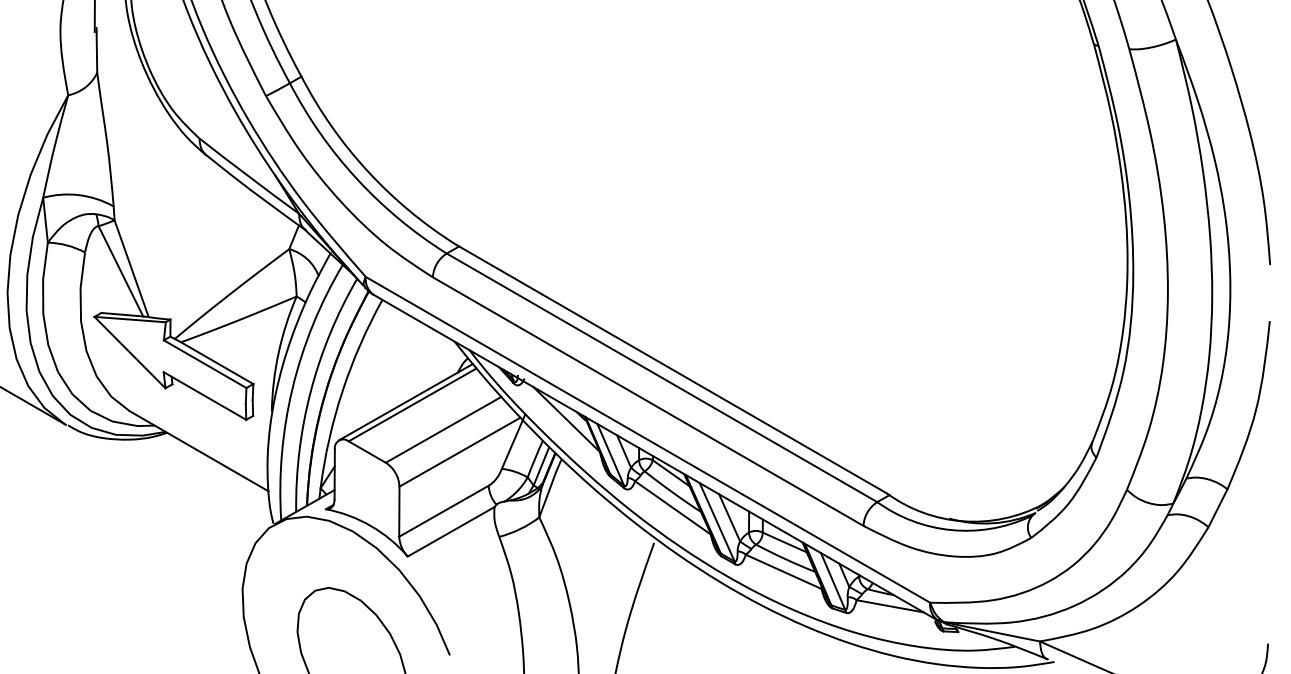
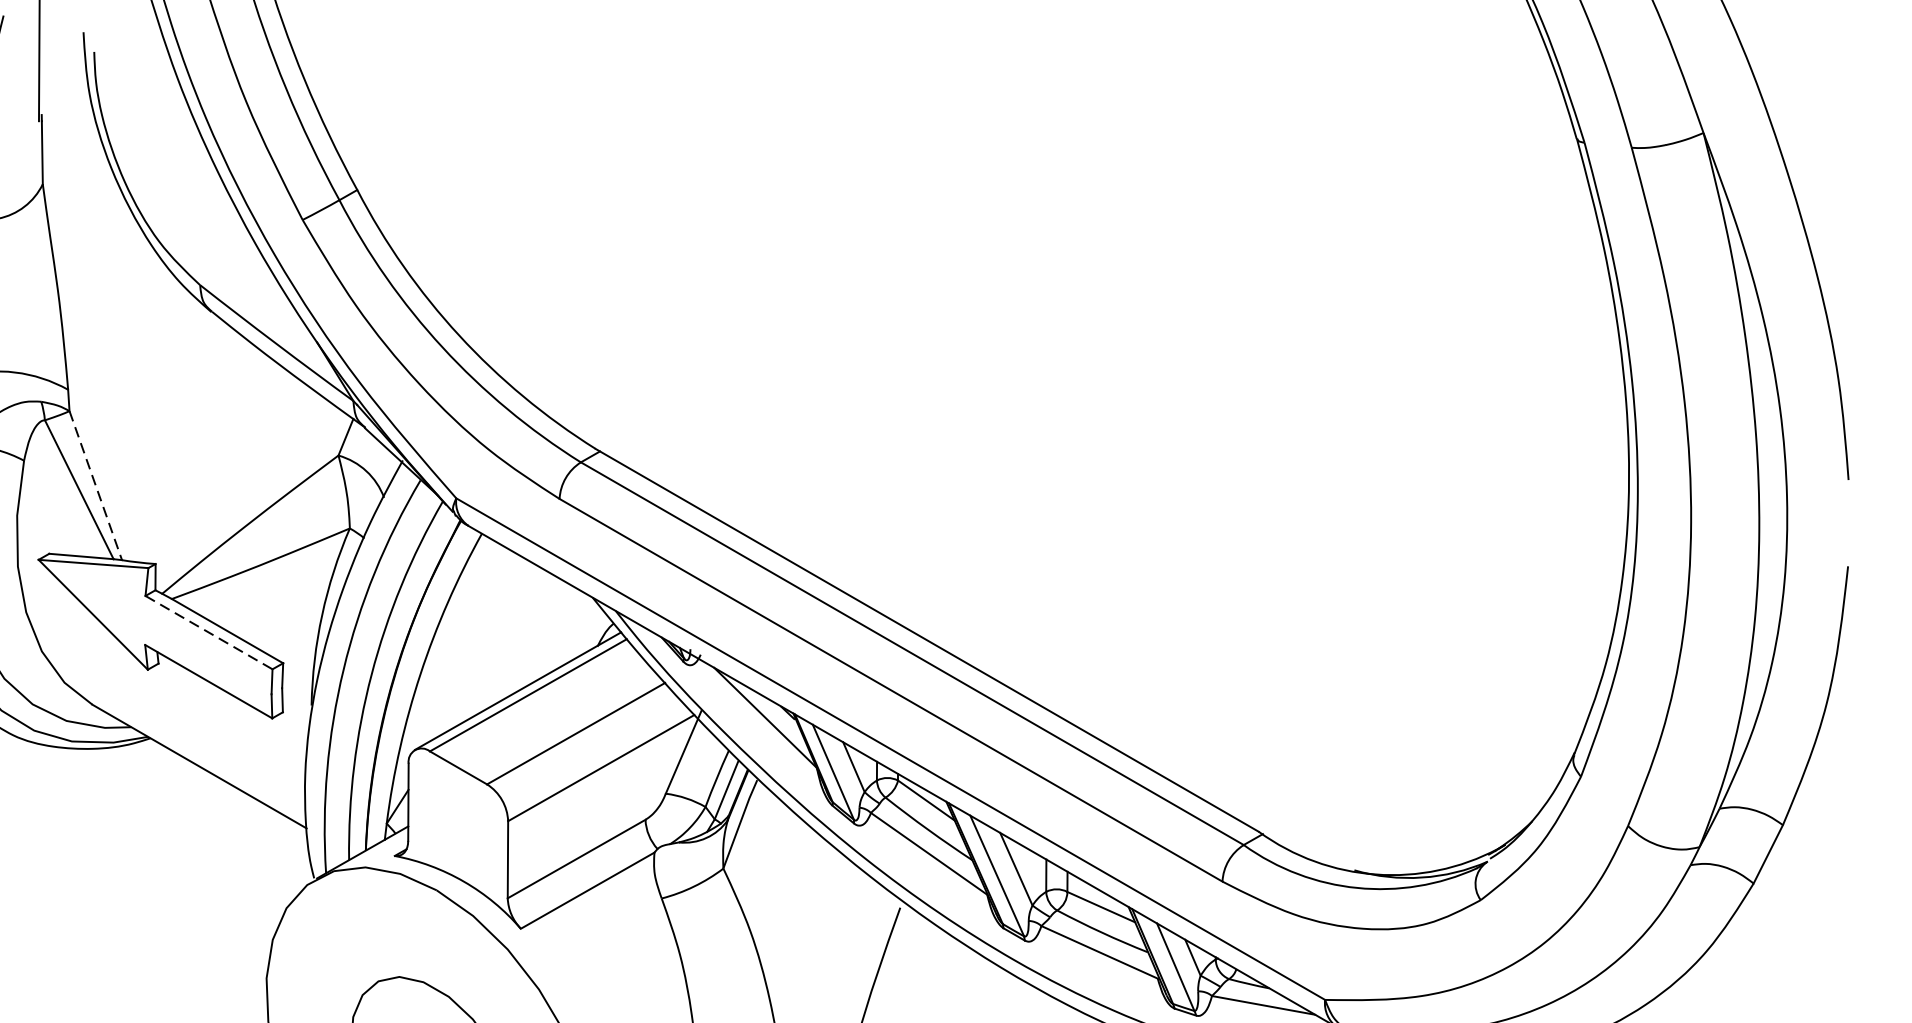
line: (131, 269) -> (95, 486), solid -> dashed
line: (205, 364) -> (209, 633), solid -> dashed

